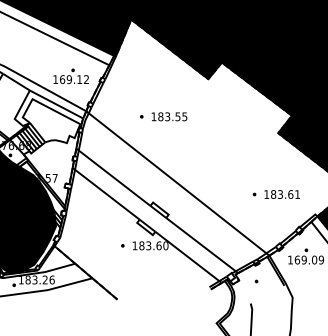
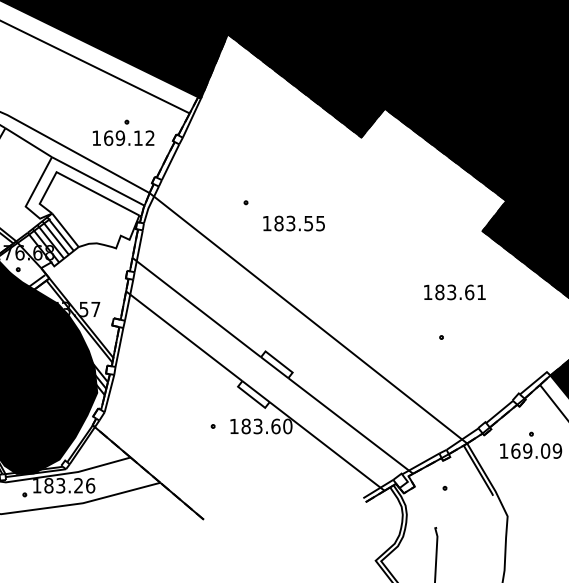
text: (169, 116) -> (294, 223), moved
text: (281, 194) -> (453, 292), moved

